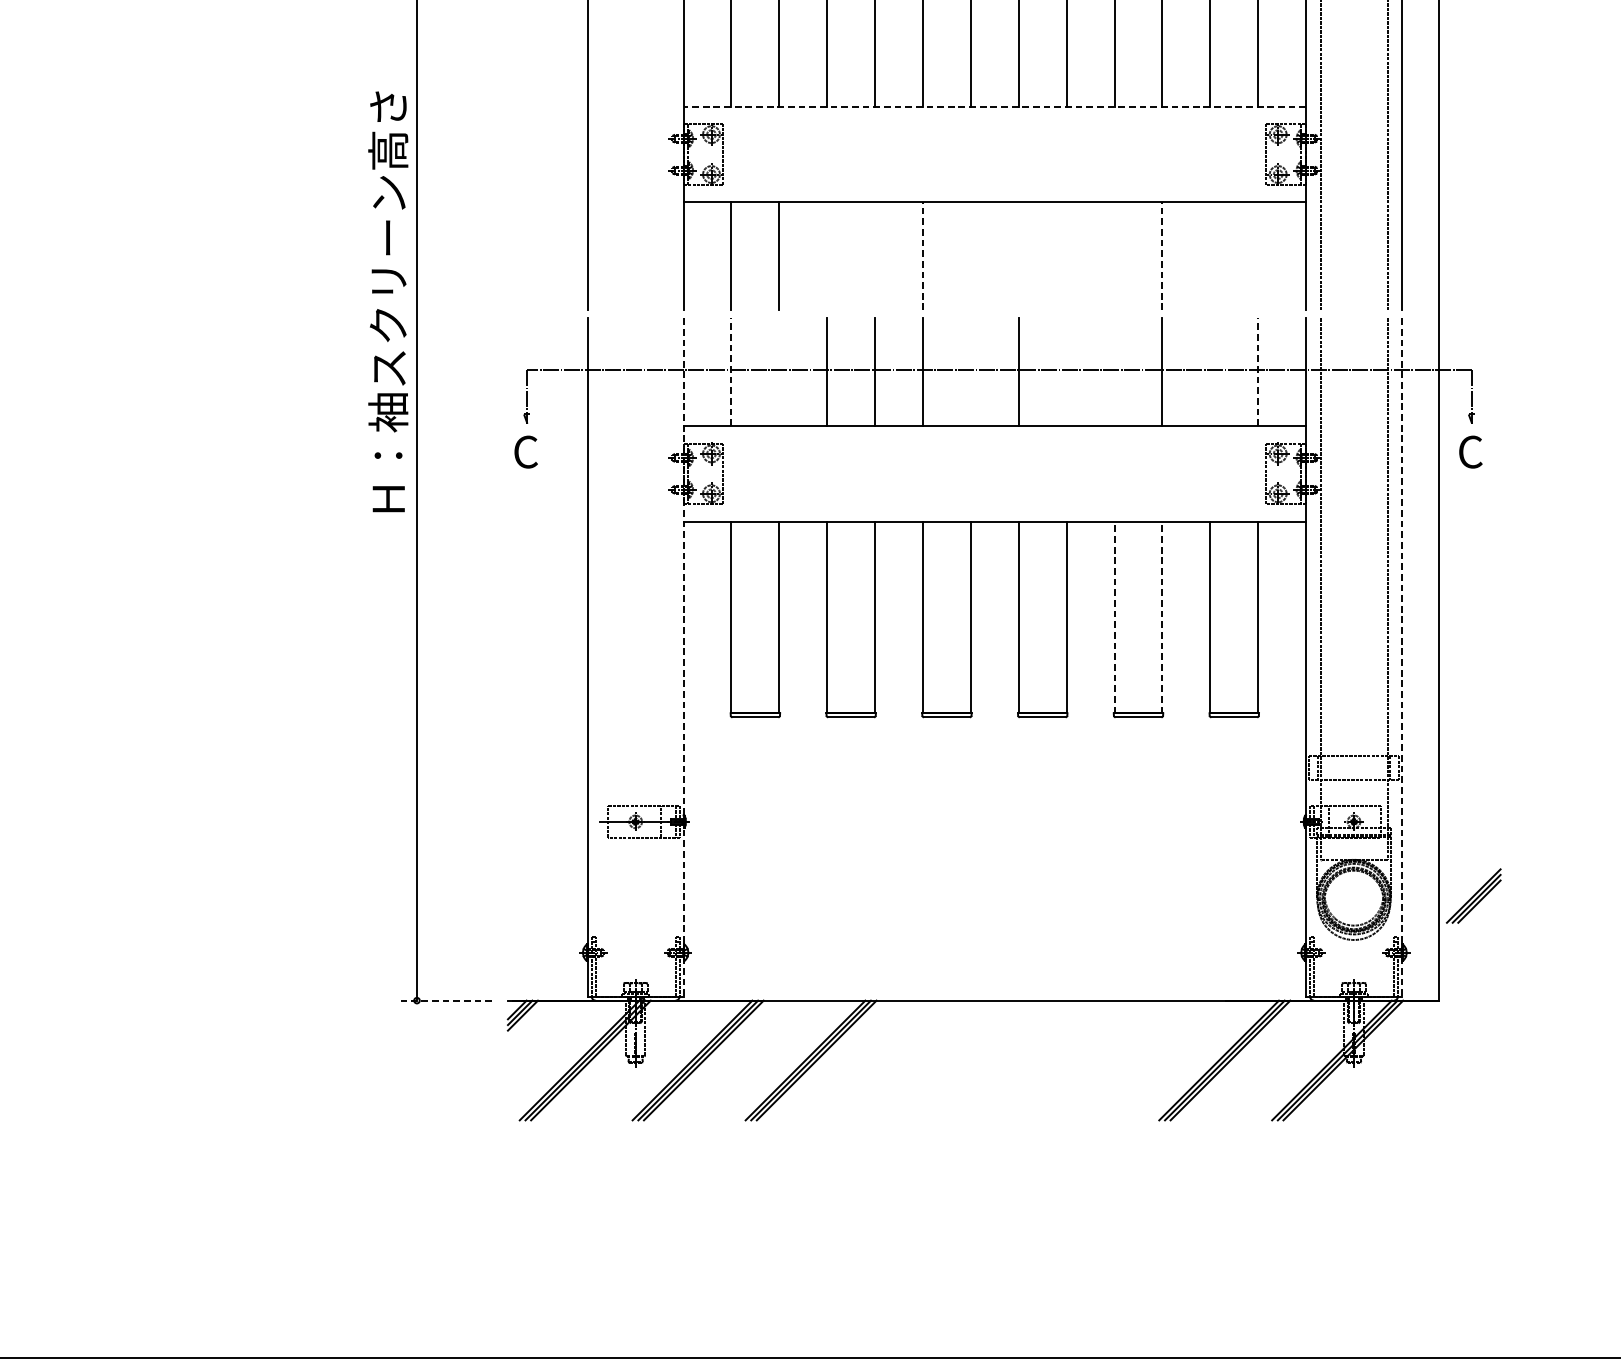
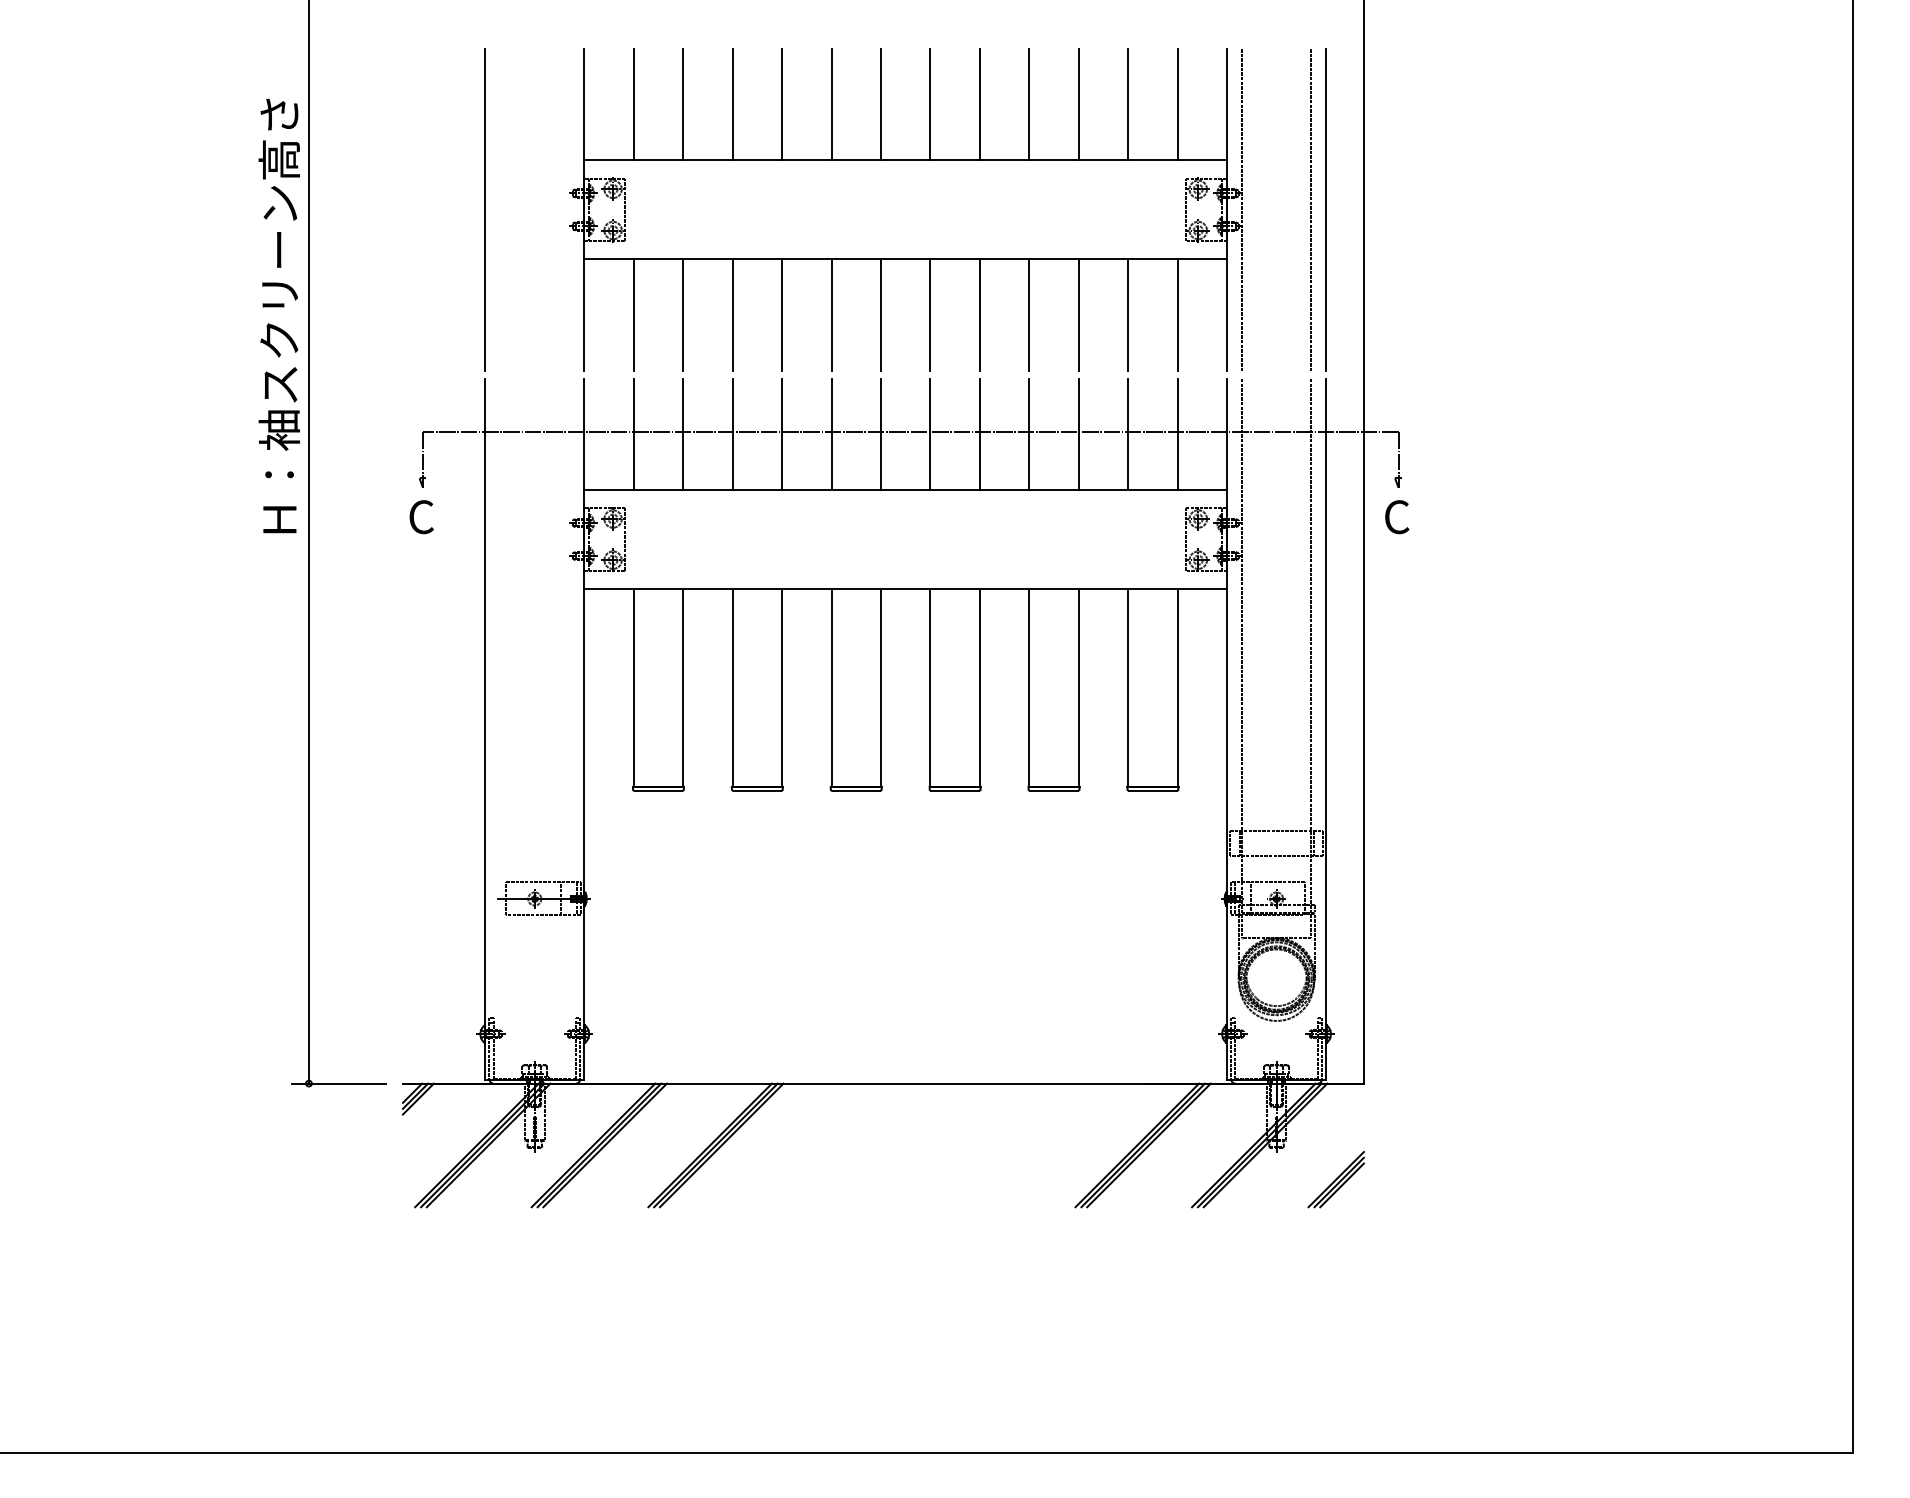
line: (994, 106) -> (905, 160), dashed -> solid
line: (827, 255) -> (732, 314), added
line: (875, 255) -> (782, 314), added
line: (970, 255) -> (880, 314), added
line: (1018, 255) -> (930, 314), added
line: (1066, 255) -> (979, 314), added
line: (1114, 255) -> (1029, 314), added
line: (1210, 255) -> (1128, 314), added
line: (1258, 255) -> (1177, 314), added
line: (922, 256) -> (831, 315), dashed -> solid
line: (1162, 256) -> (1078, 315), dashed -> solid
text: (387, 301) -> (278, 315), moved
line: (731, 372) -> (633, 434), dashed -> solid
line: (779, 372) -> (683, 434), added
line: (970, 372) -> (880, 434), added
line: (1066, 372) -> (979, 434), added
line: (1114, 372) -> (1029, 434), added
line: (1210, 372) -> (1128, 434), added
line: (1258, 372) -> (1177, 434), dashed -> solid
line: (1114, 617) -> (1029, 687), dashed -> solid
line: (1162, 617) -> (1078, 687), dashed -> solid
line: (683, 657) -> (584, 729), dashed -> solid
line: (1402, 657) -> (1326, 729), dashed -> solid
part: (1473, 895) -> (1335, 1179), moved
line: (446, 1000) -> (339, 1083), dashed -> solid

